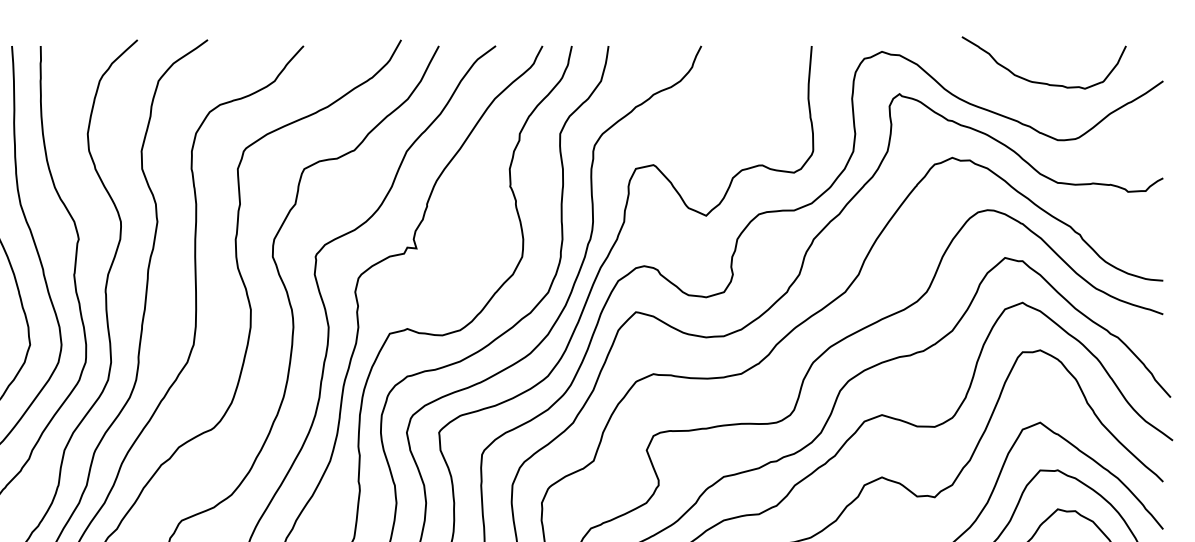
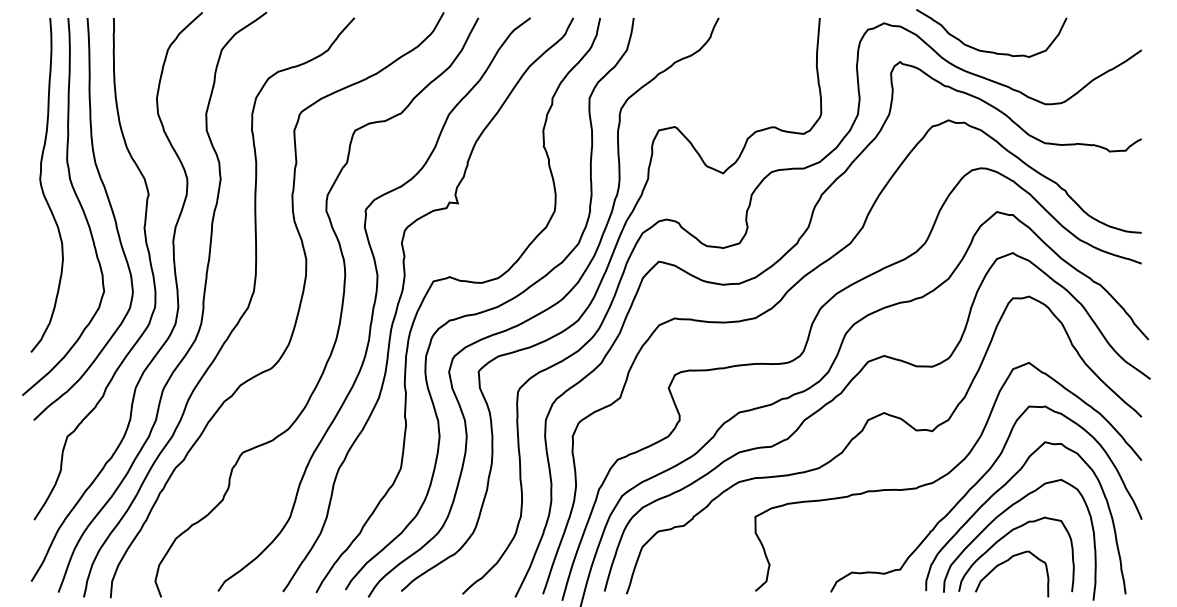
curve: (1038, 81) -> (986, 50), moved

